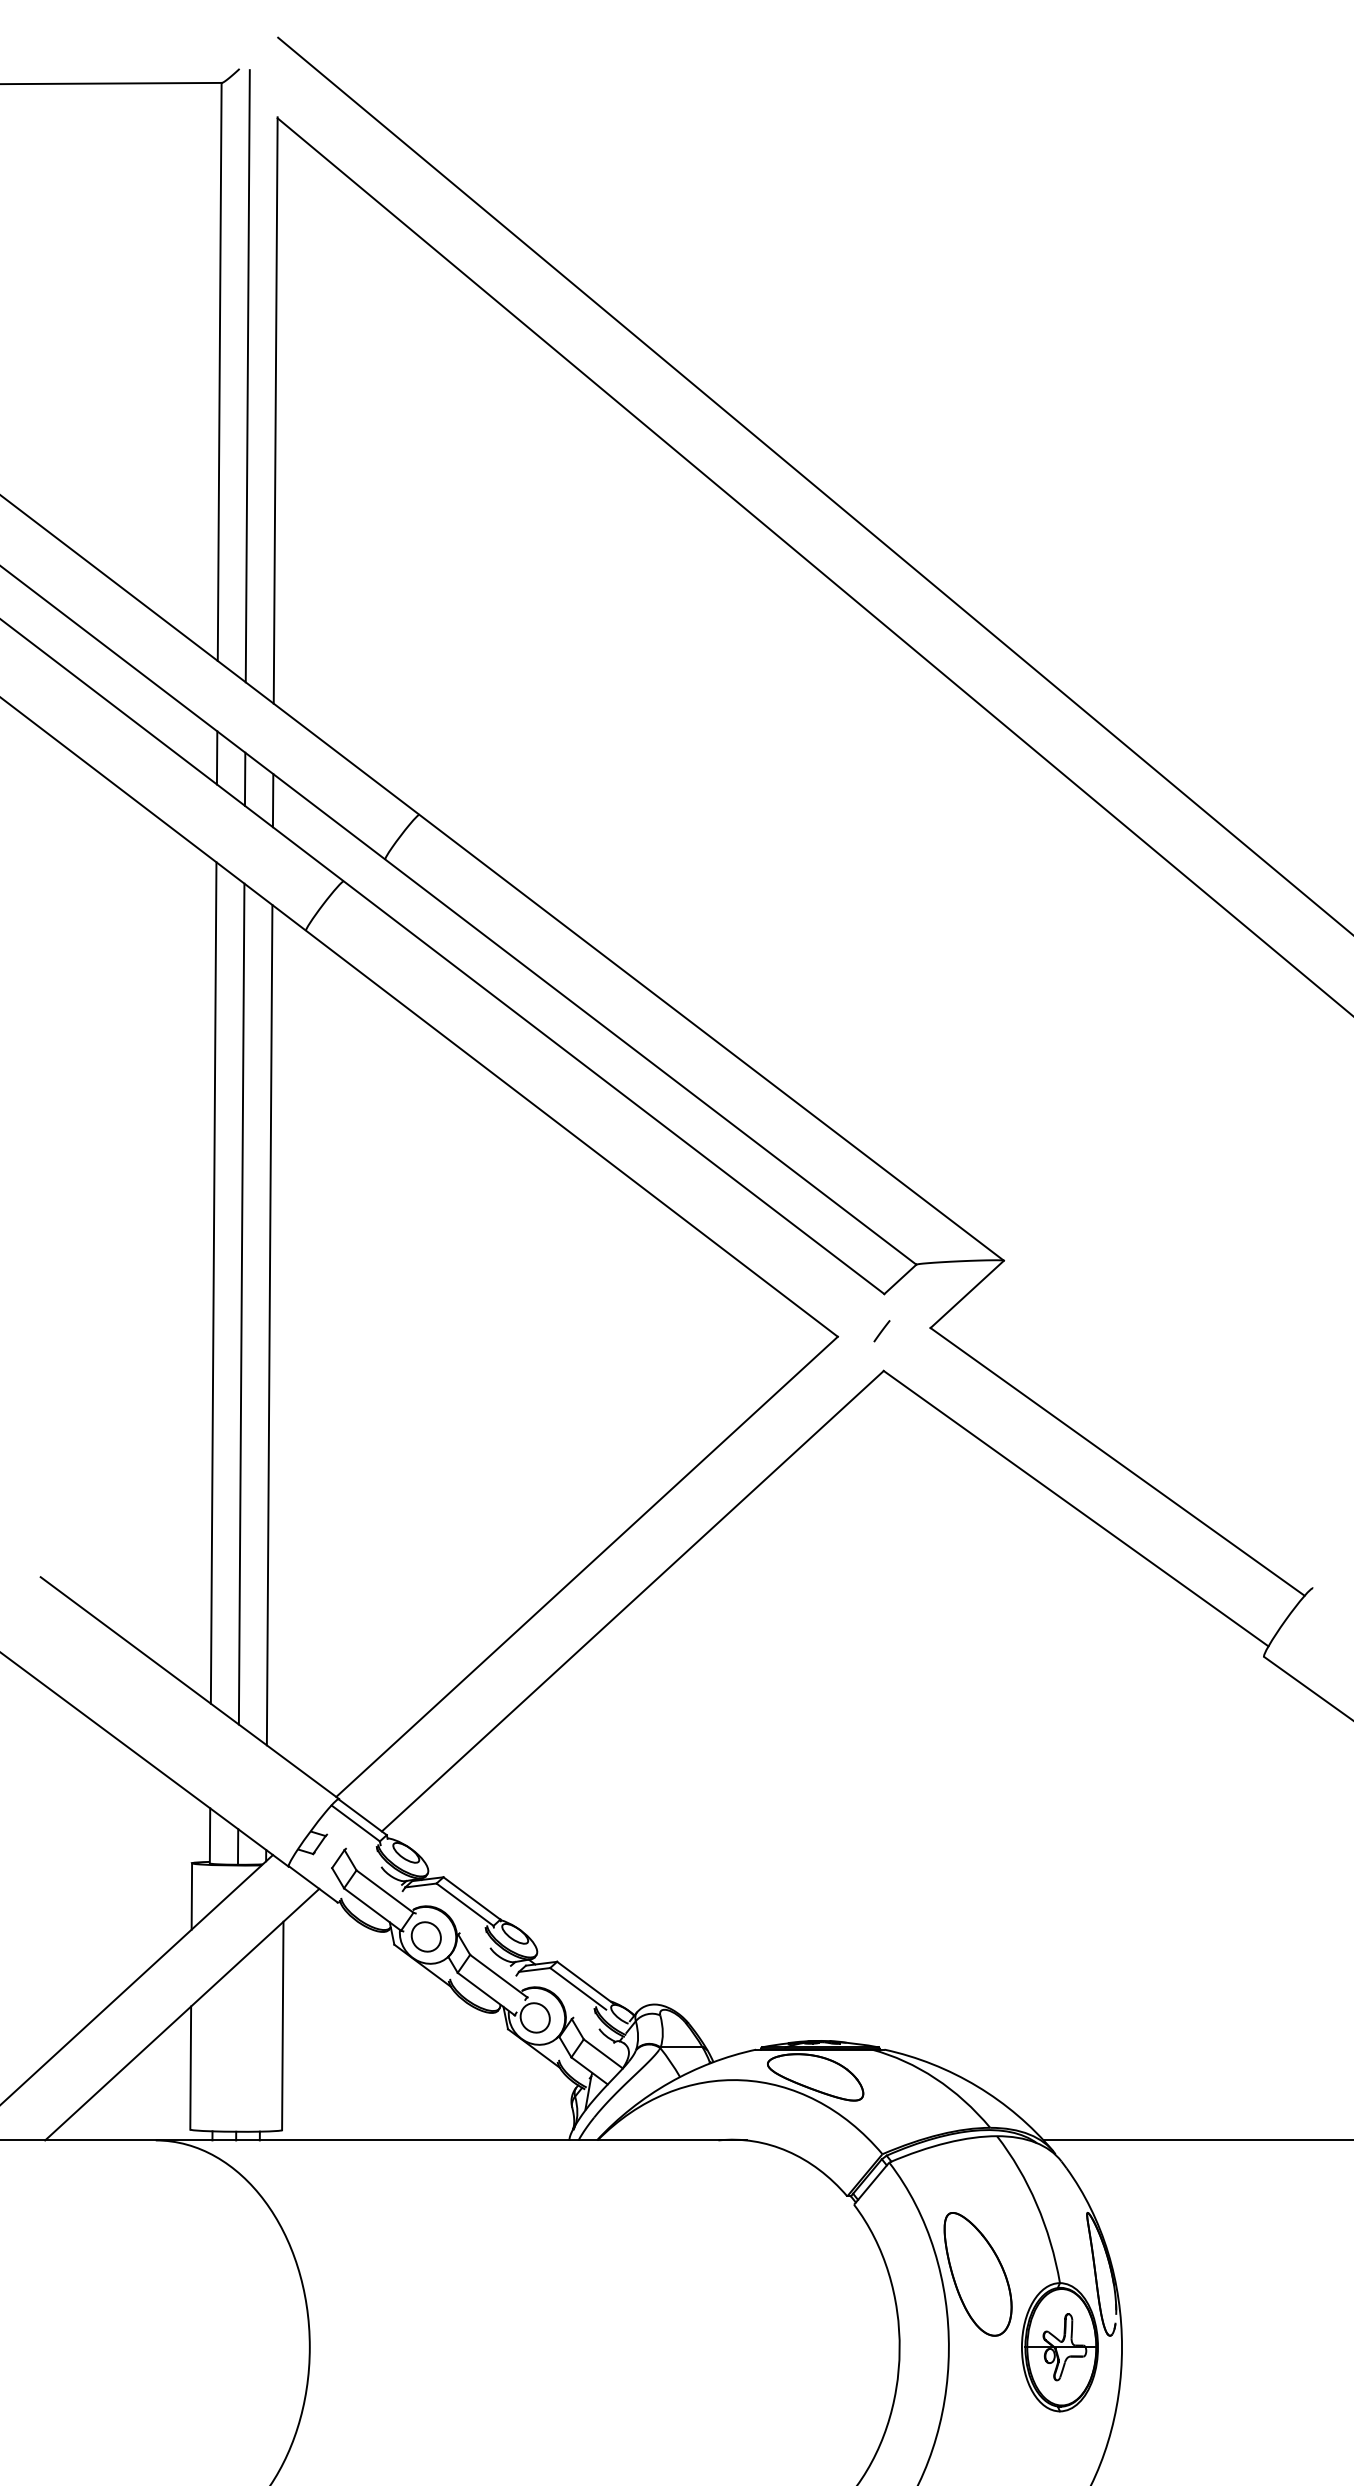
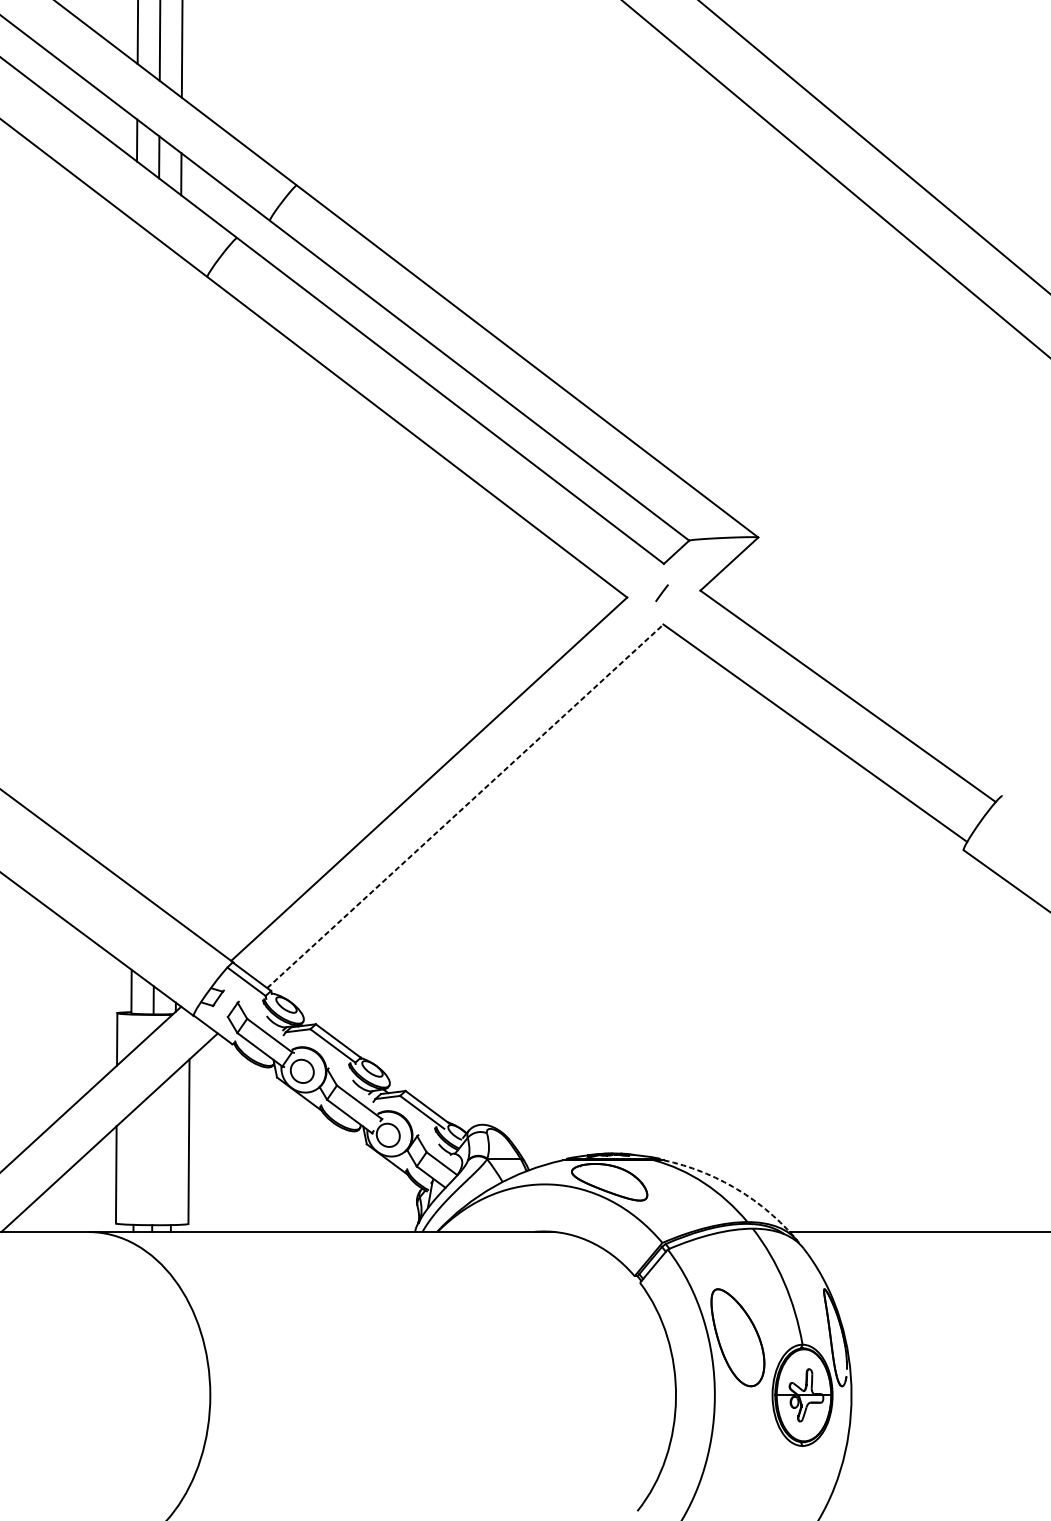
line: (213, 1282) -> (134, 554), removed
line: (241, 1303) -> (156, 571), removed
line: (269, 1325) -> (178, 588), removed
line: (632, 1601) -> (465, 806), solid -> dashed
arc: (977, 2086) -> (737, 1189), solid -> dashed

